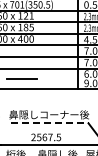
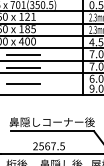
line: (22, 52) -> (23, 55), added
line: (22, 63) -> (23, 67), added
line: (49, 123) -> (52, 131), dashed -> solid

